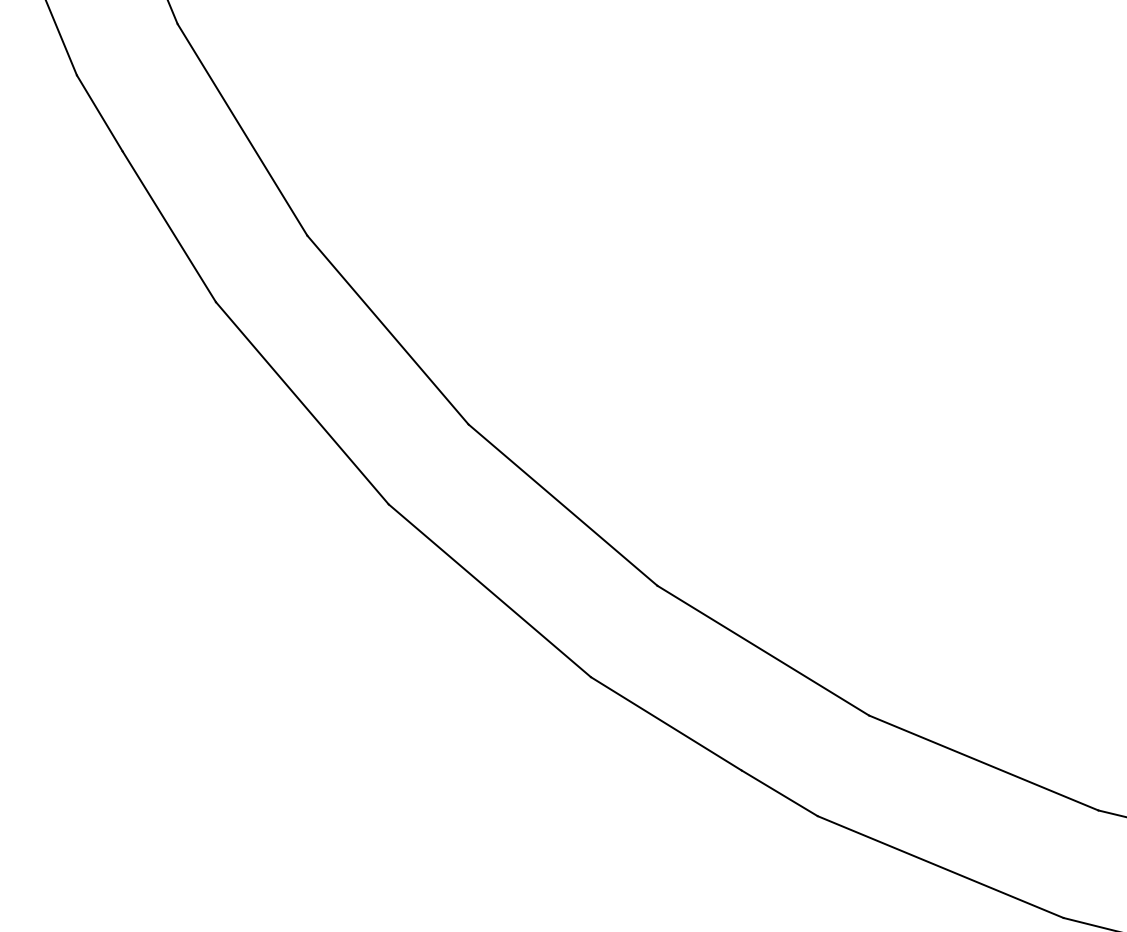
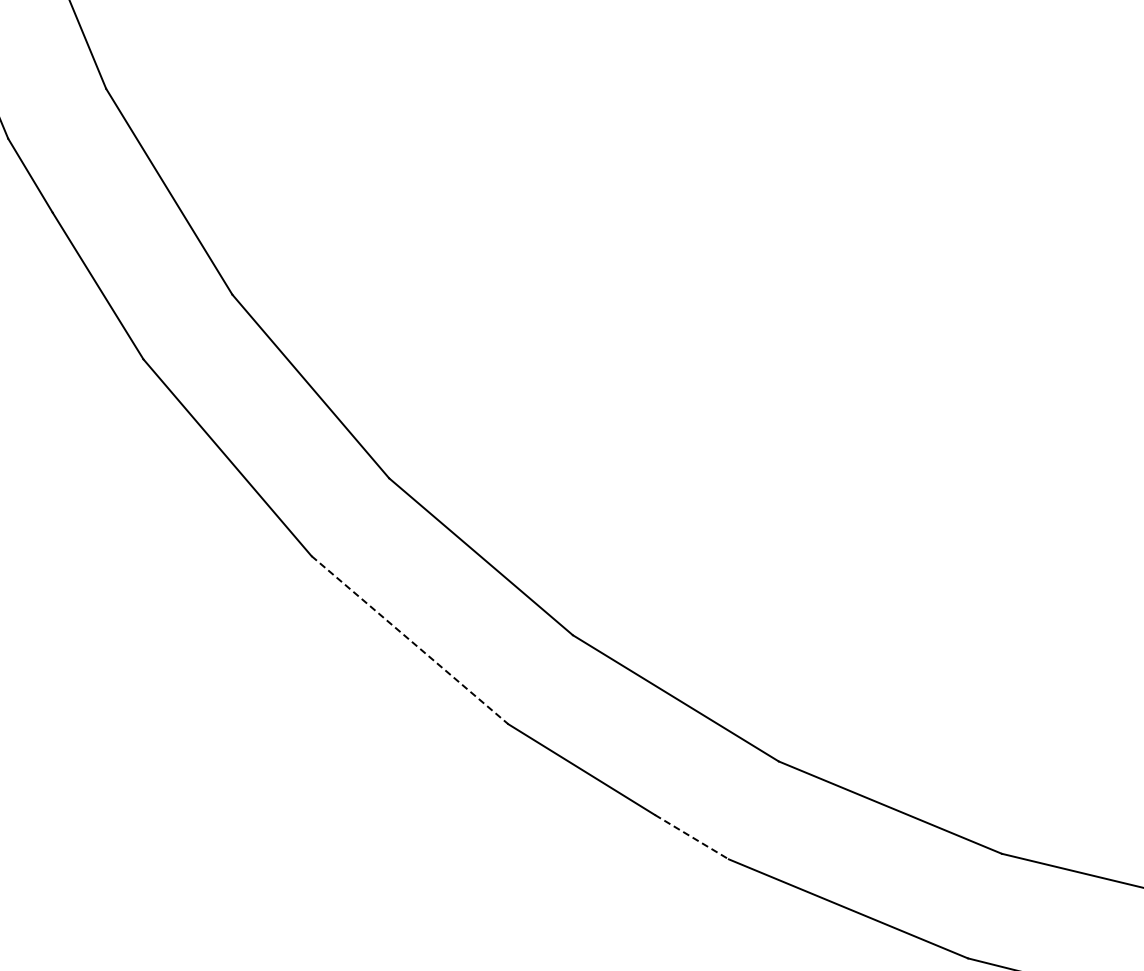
line: (490, 591) -> (410, 640), solid -> dashed
line: (780, 793) -> (692, 837), solid -> dashed

